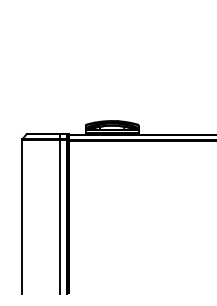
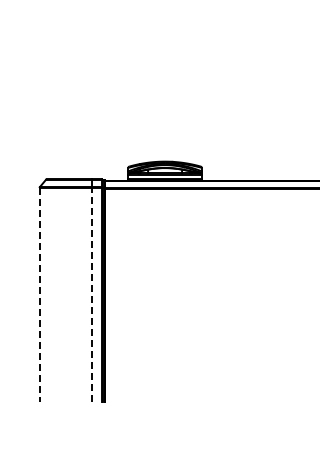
line: (60, 216) -> (92, 294), solid -> dashed
line: (22, 217) -> (39, 295), solid -> dashed

